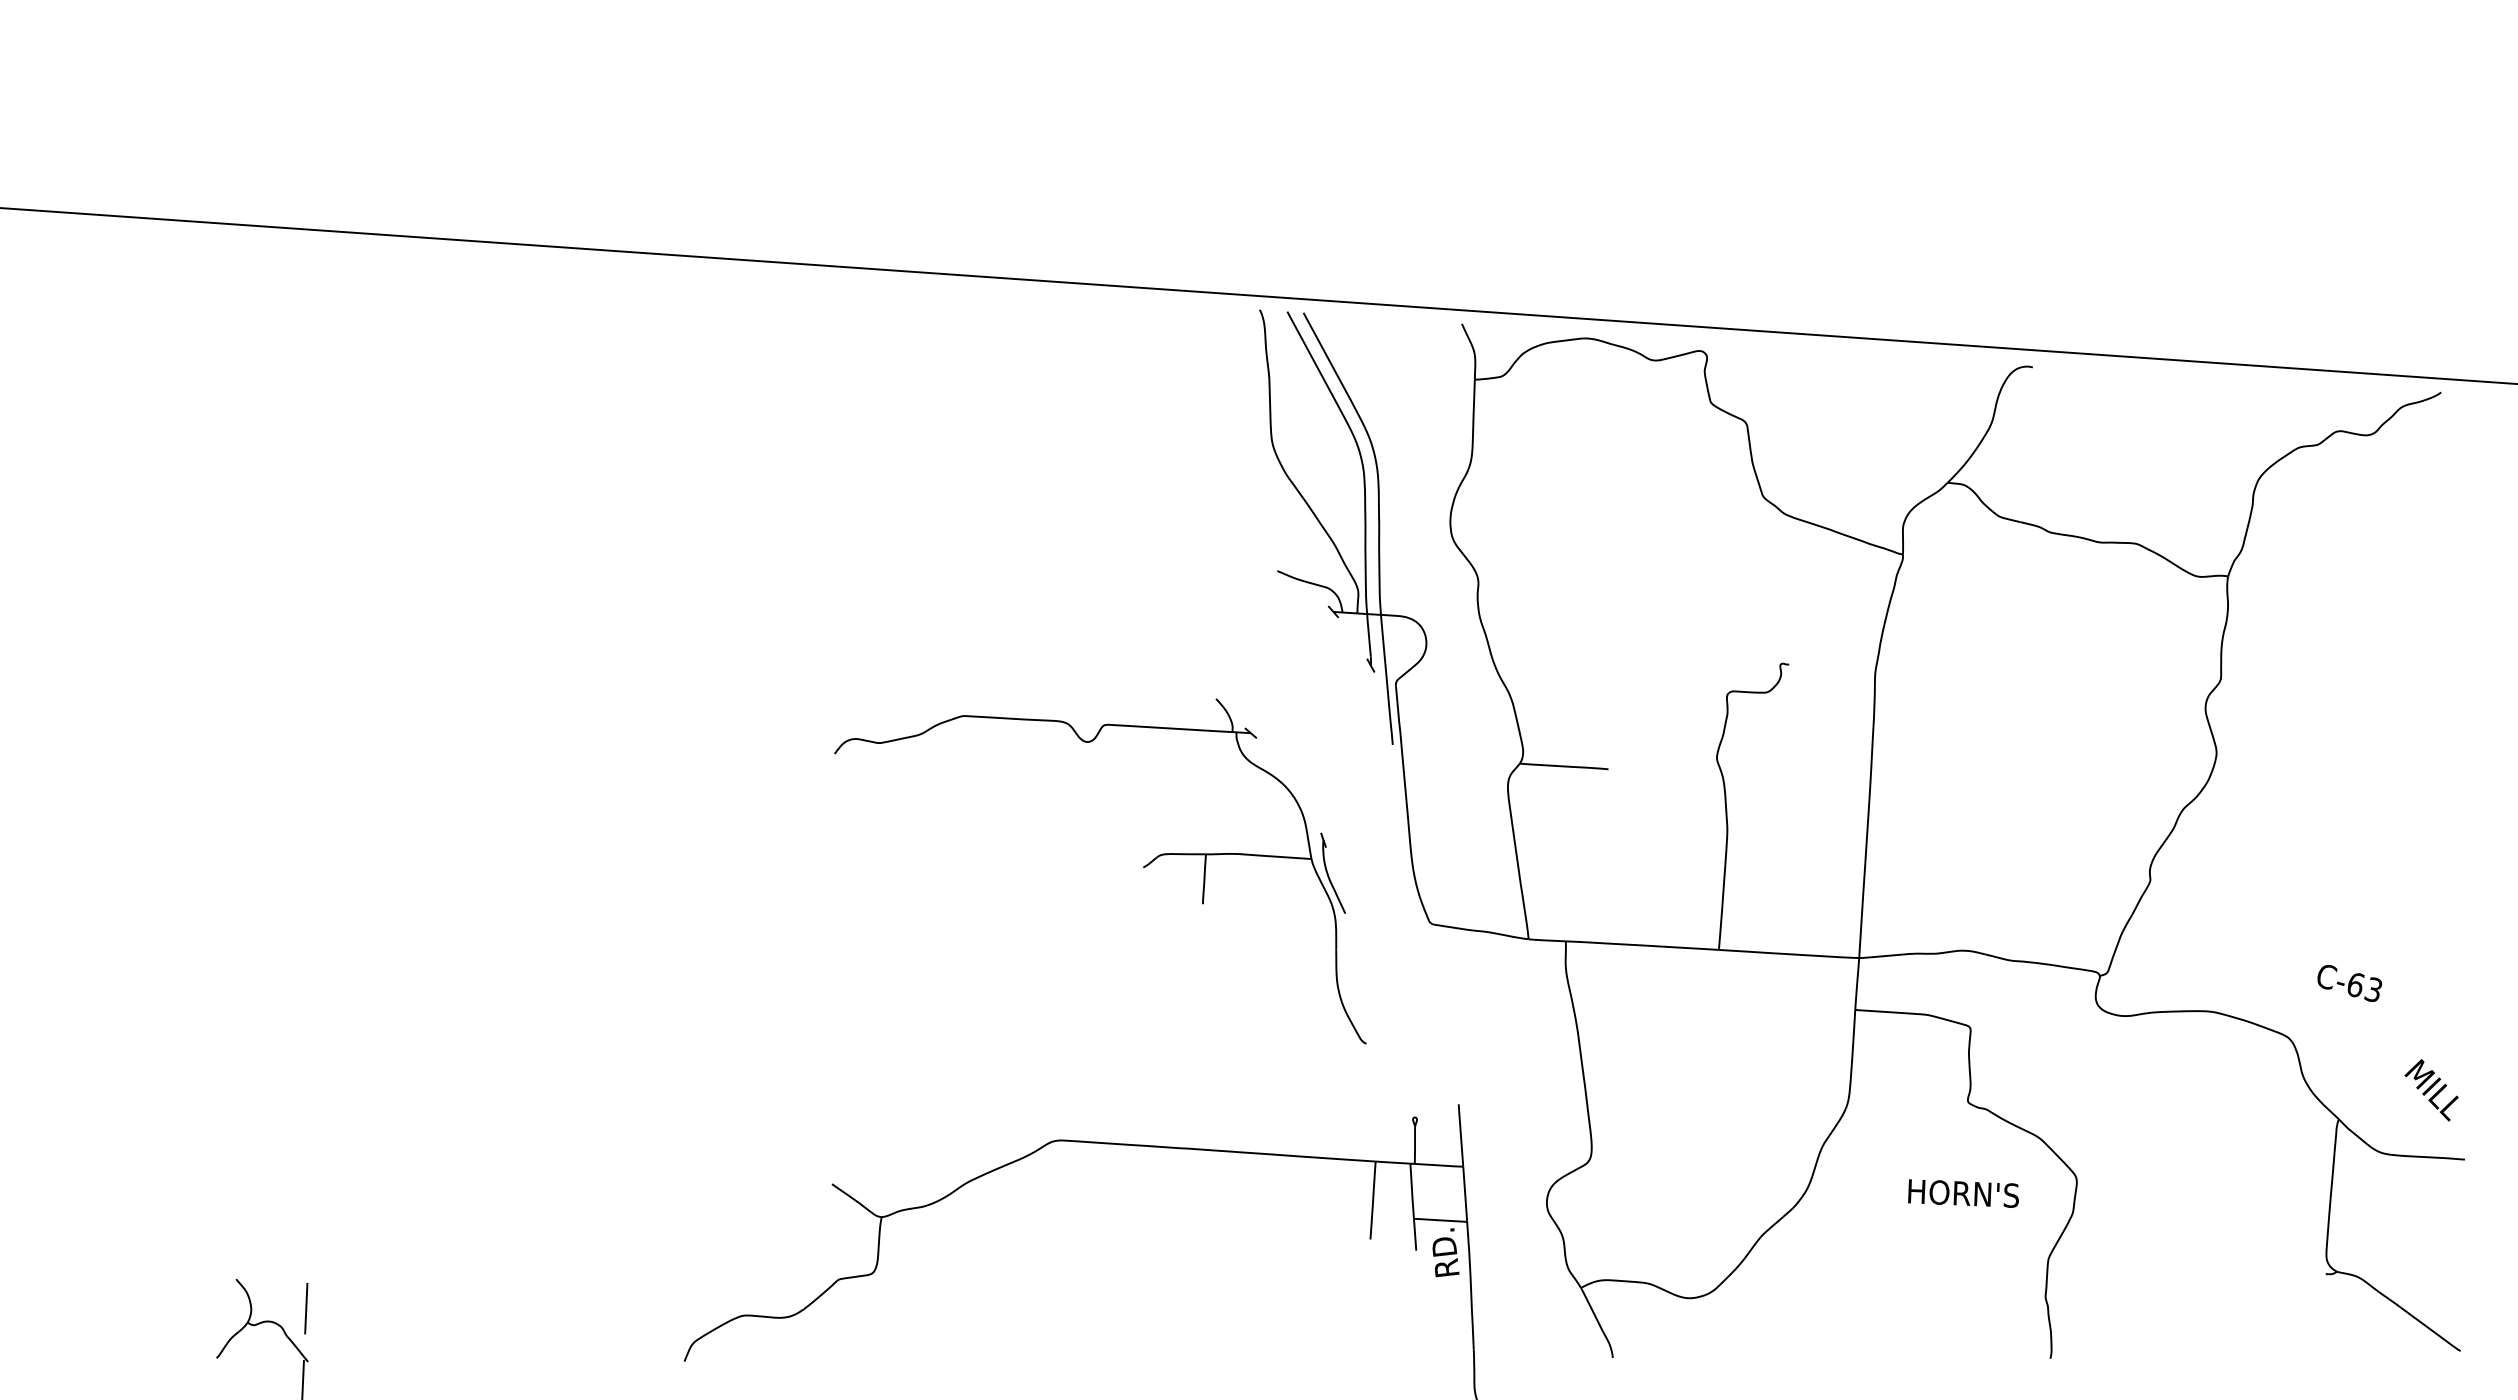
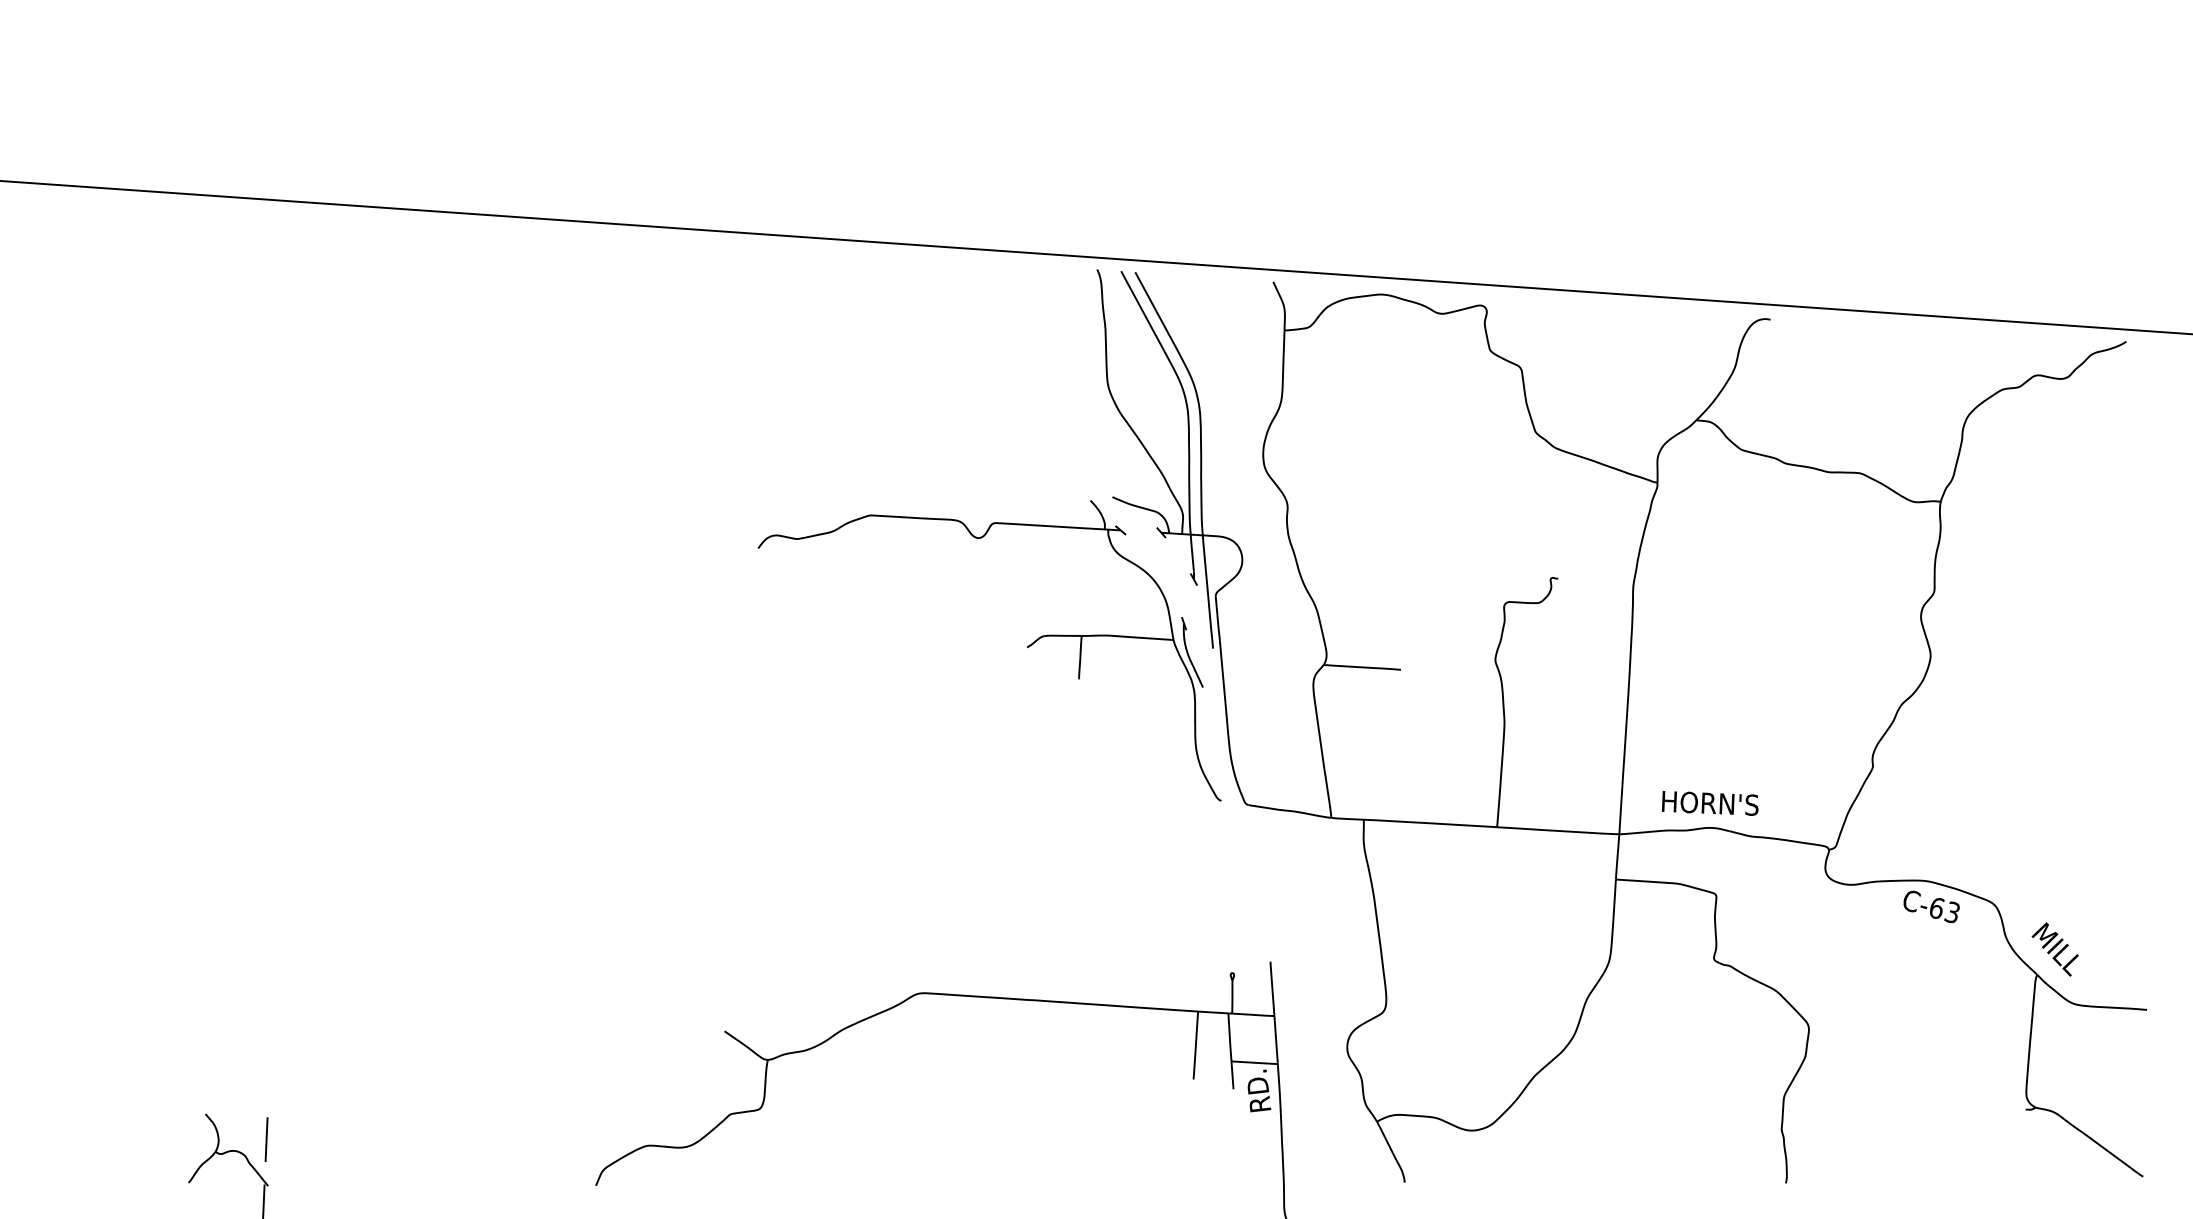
part: (1143, 868) -> (1027, 648), moved
text: (2349, 982) -> (1931, 906), moved
text: (2431, 1090) -> (2055, 949), moved
text: (1963, 1193) -> (1710, 803), moved

